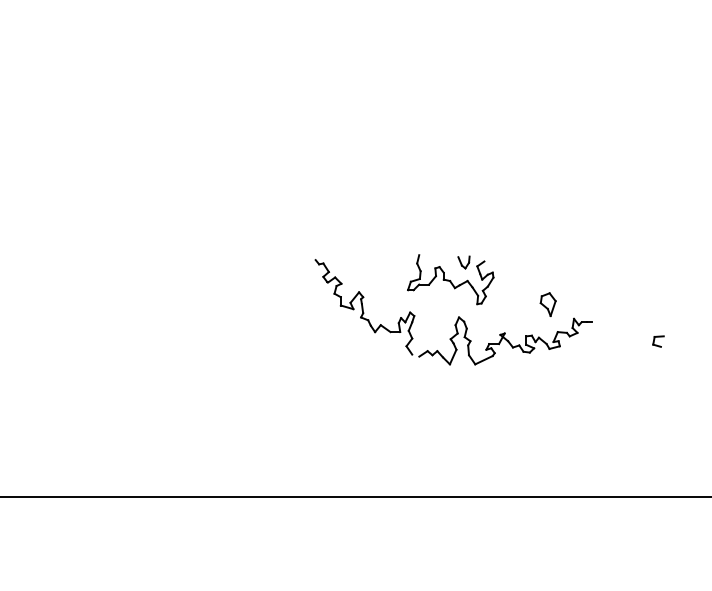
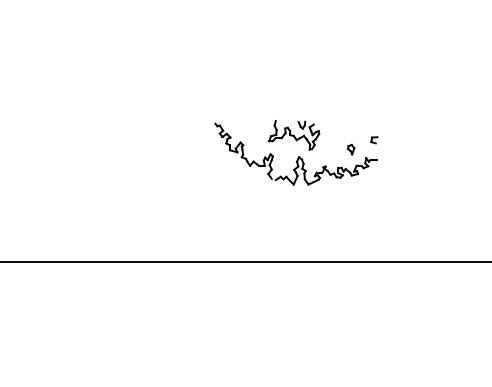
part: (548, 304) -> (351, 149), size x0.71
part: (658, 341) -> (374, 140), moved

